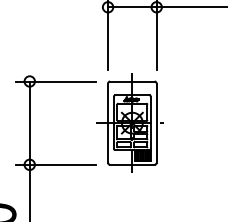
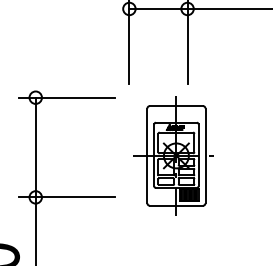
part: (129, 122) -> (172, 155), moved

